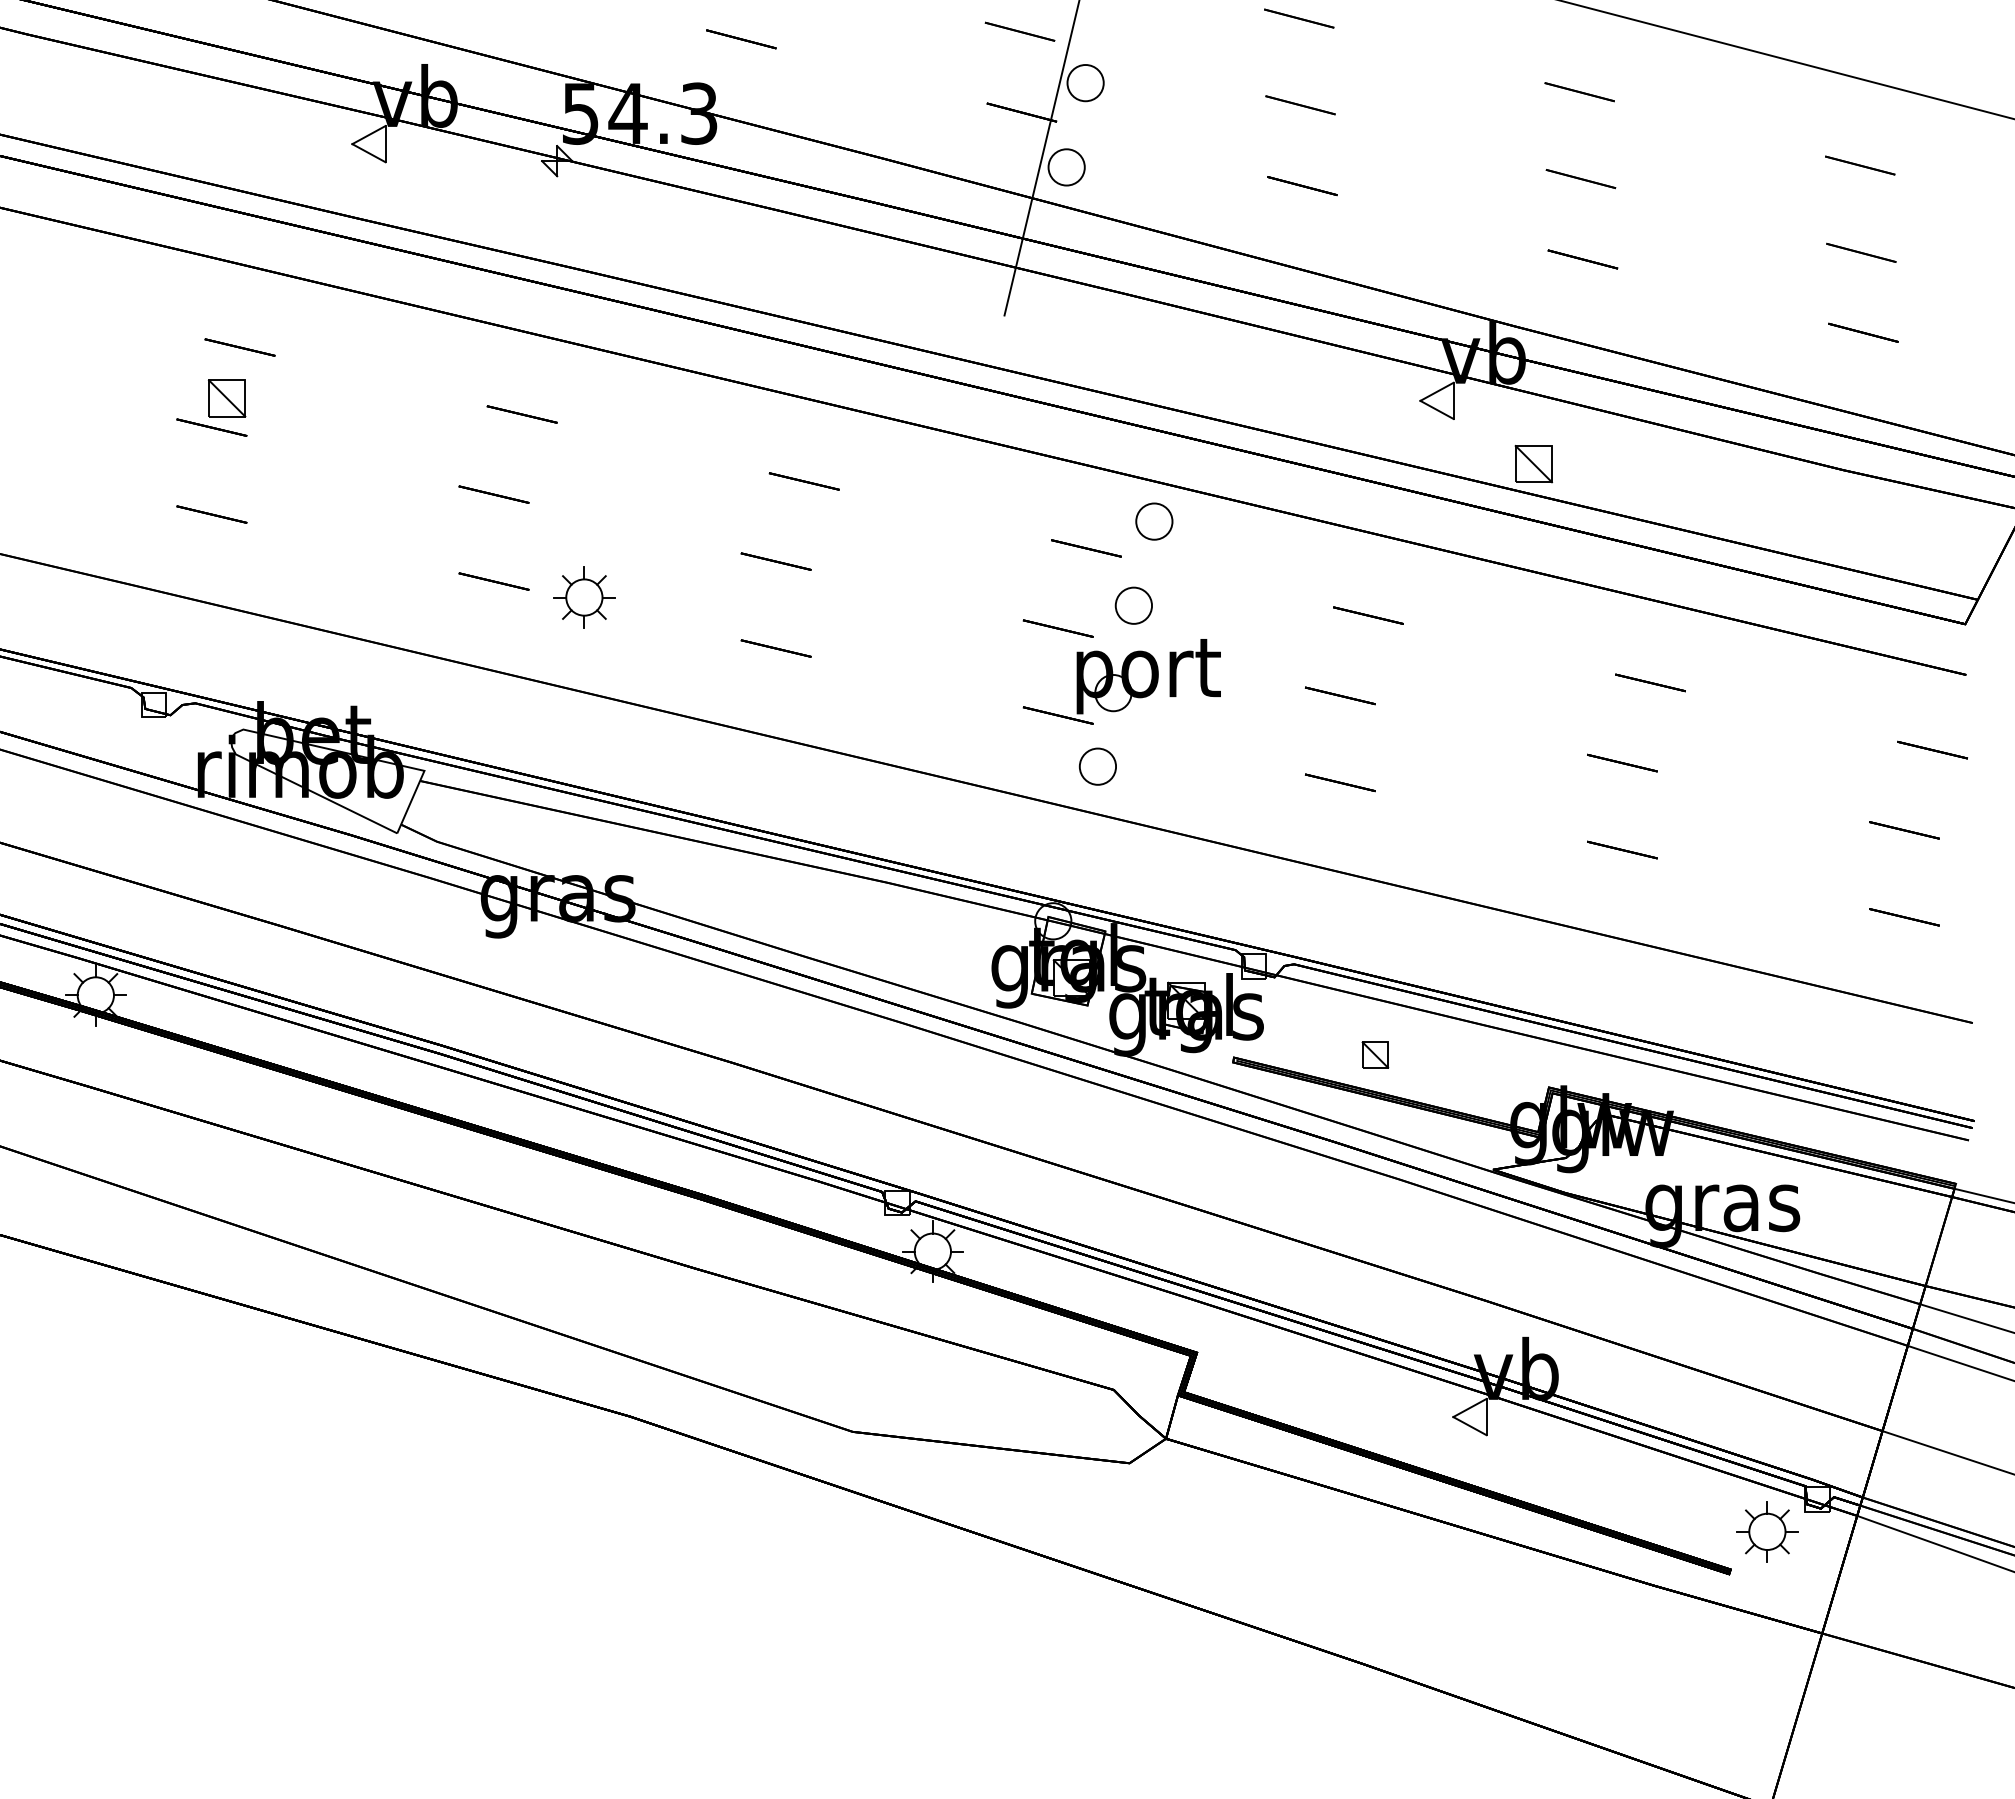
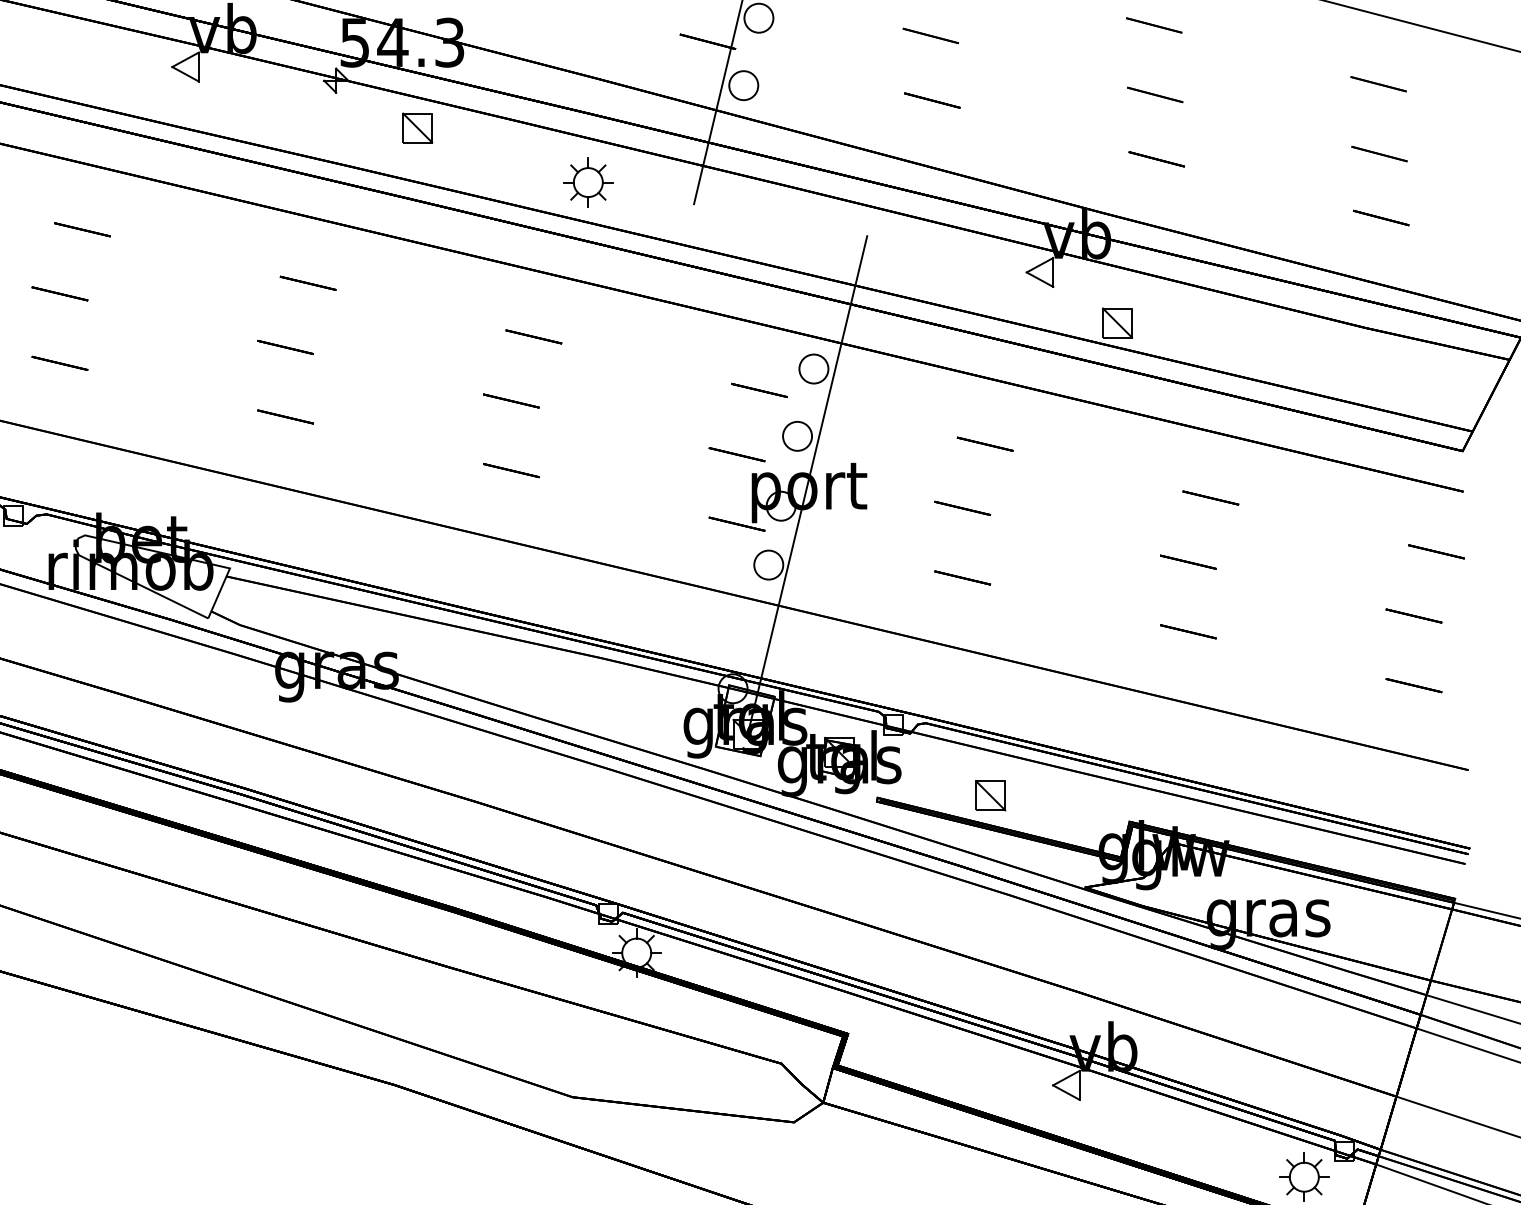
part: (227, 398) -> (418, 128), moved
part: (584, 597) -> (588, 182), moved
line: (1145, 666) -> (806, 484), added
part: (1375, 1054) -> (990, 795), size x1.43

